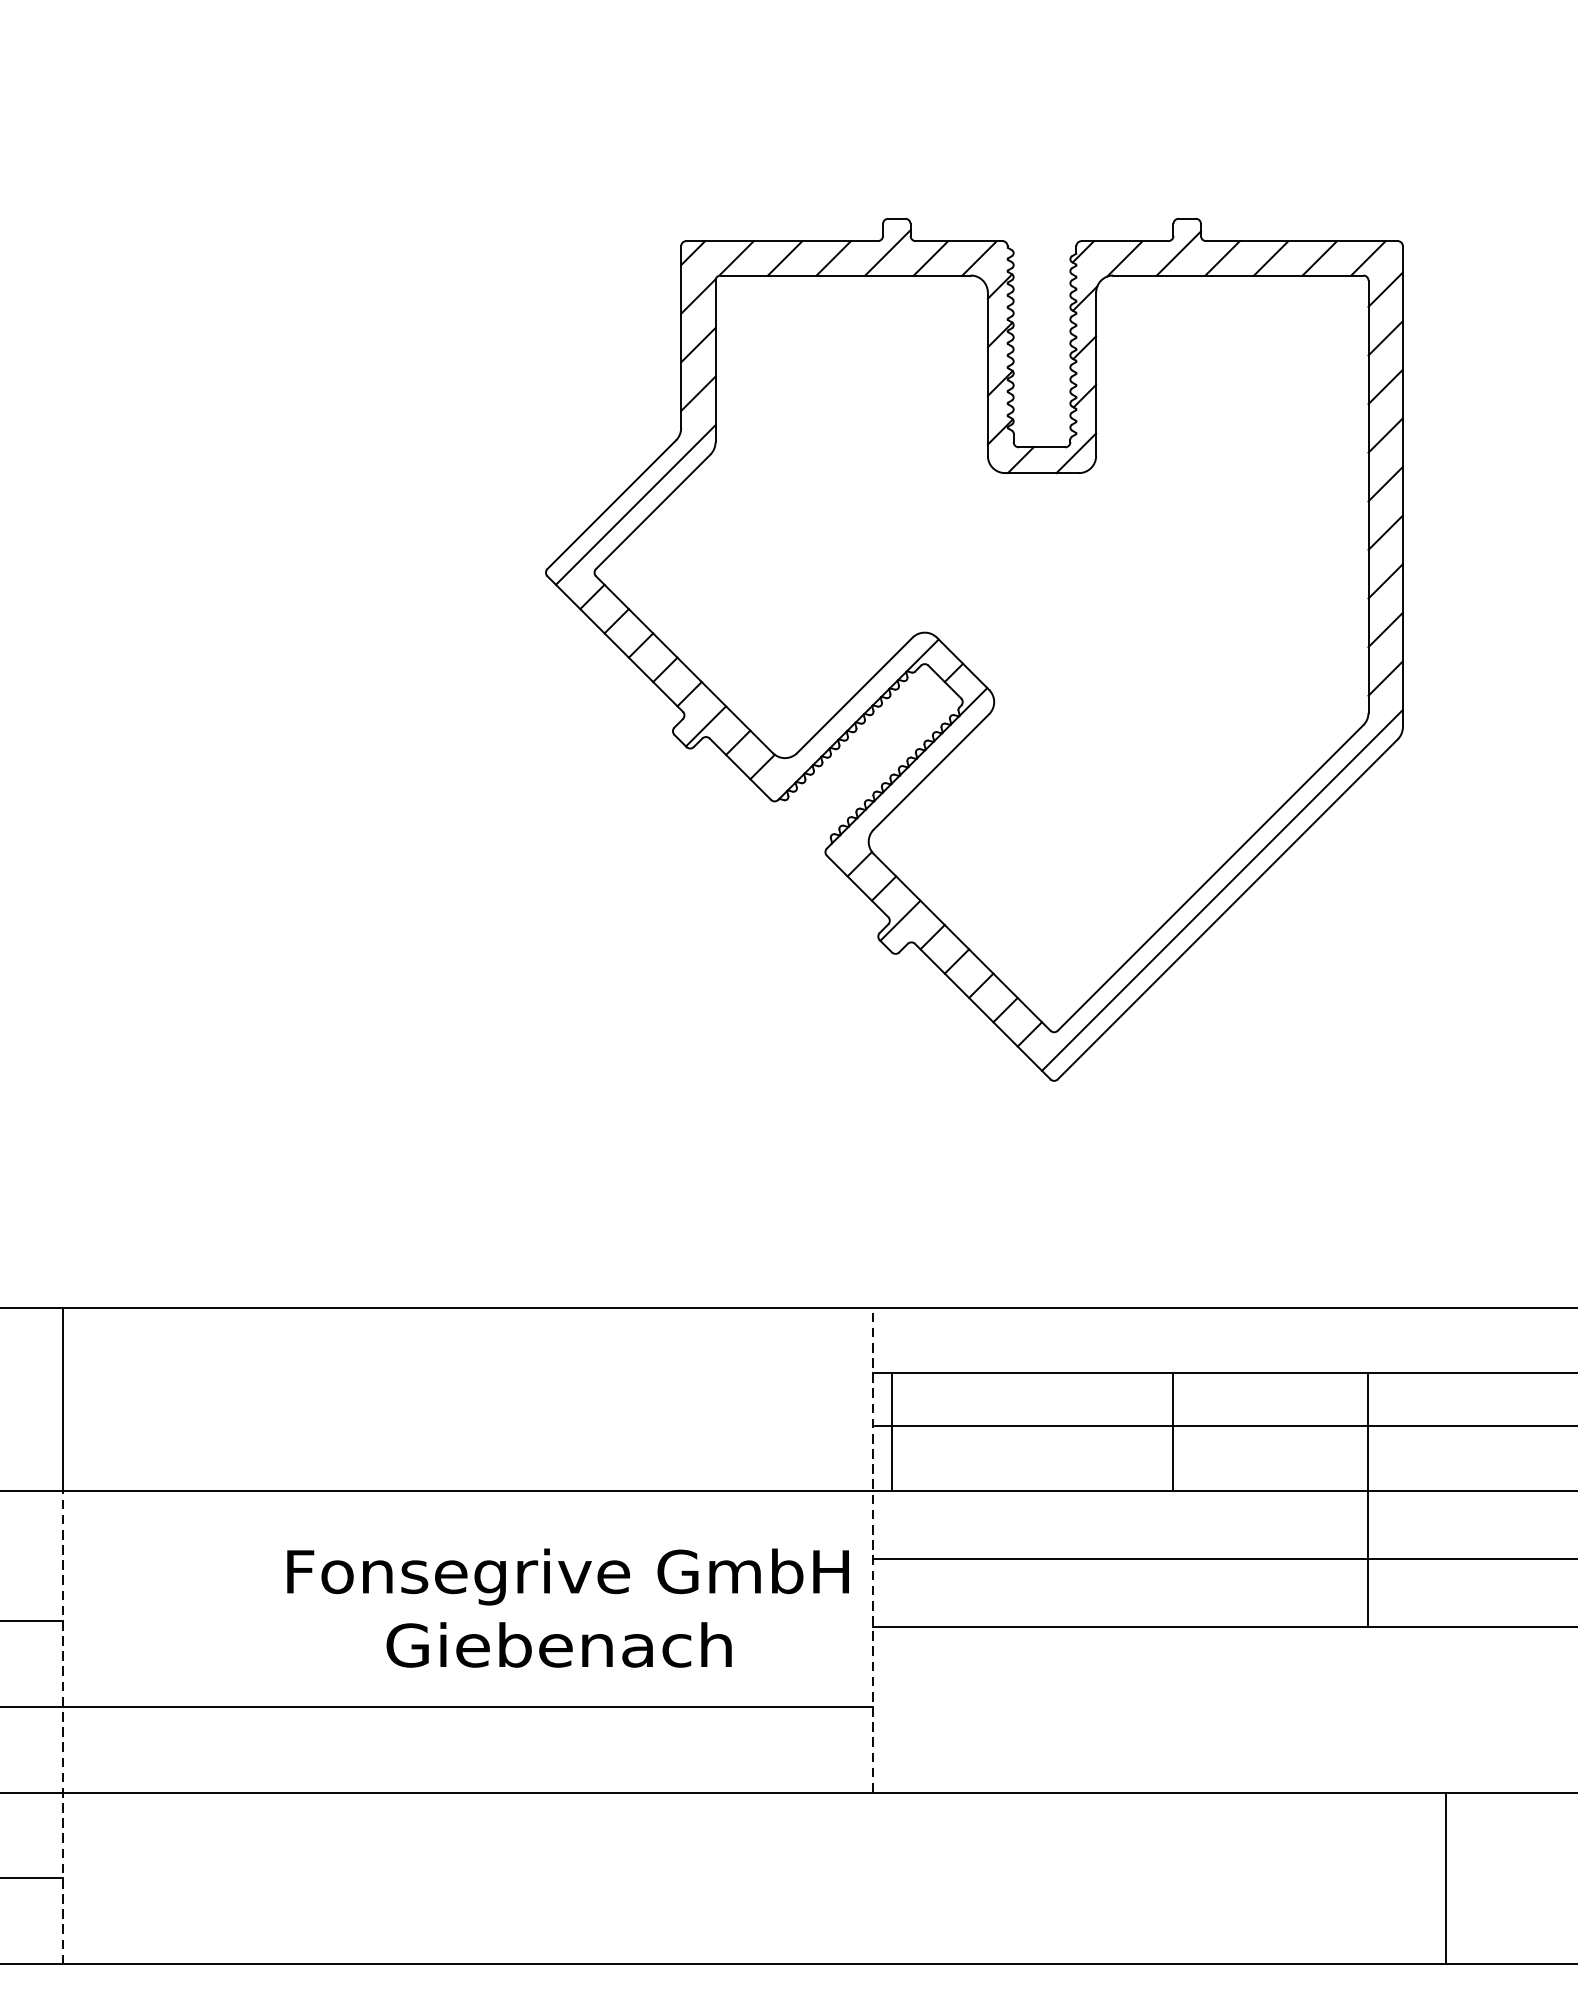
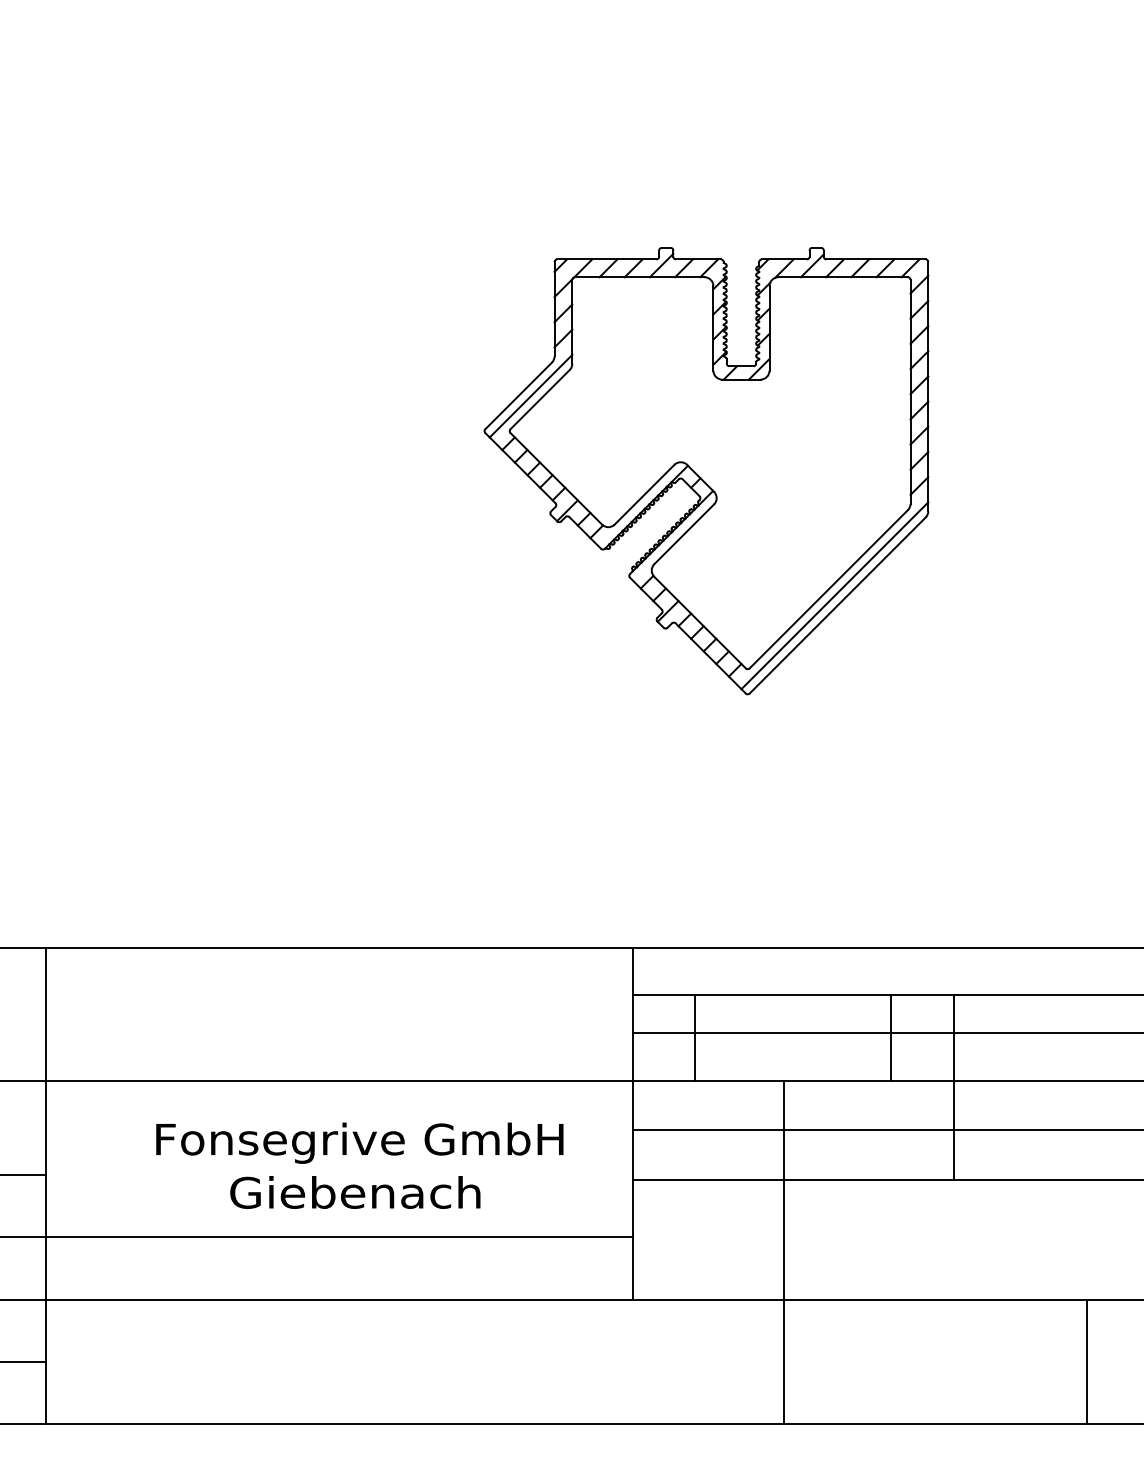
part: (974, 650) -> (706, 471), size x0.71
line: (891, 1431) -> (695, 1037), moved
line: (1173, 1431) -> (891, 1037), moved
line: (1367, 1500) -> (953, 1087), moved
line: (873, 1549) -> (633, 1123), dashed -> solid
text: (567, 1575) -> (359, 1142), moved
text: (559, 1644) -> (355, 1192), moved
line: (62, 1727) -> (45, 1252), dashed -> solid
line: (1082, 1727) -> (784, 1252), added
line: (1446, 1878) -> (1087, 1361), moved

